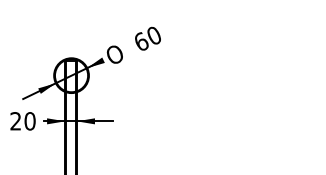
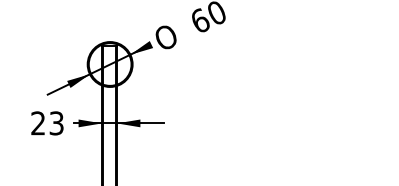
text: (29, 121) -> (55, 123), 20 -> 23

